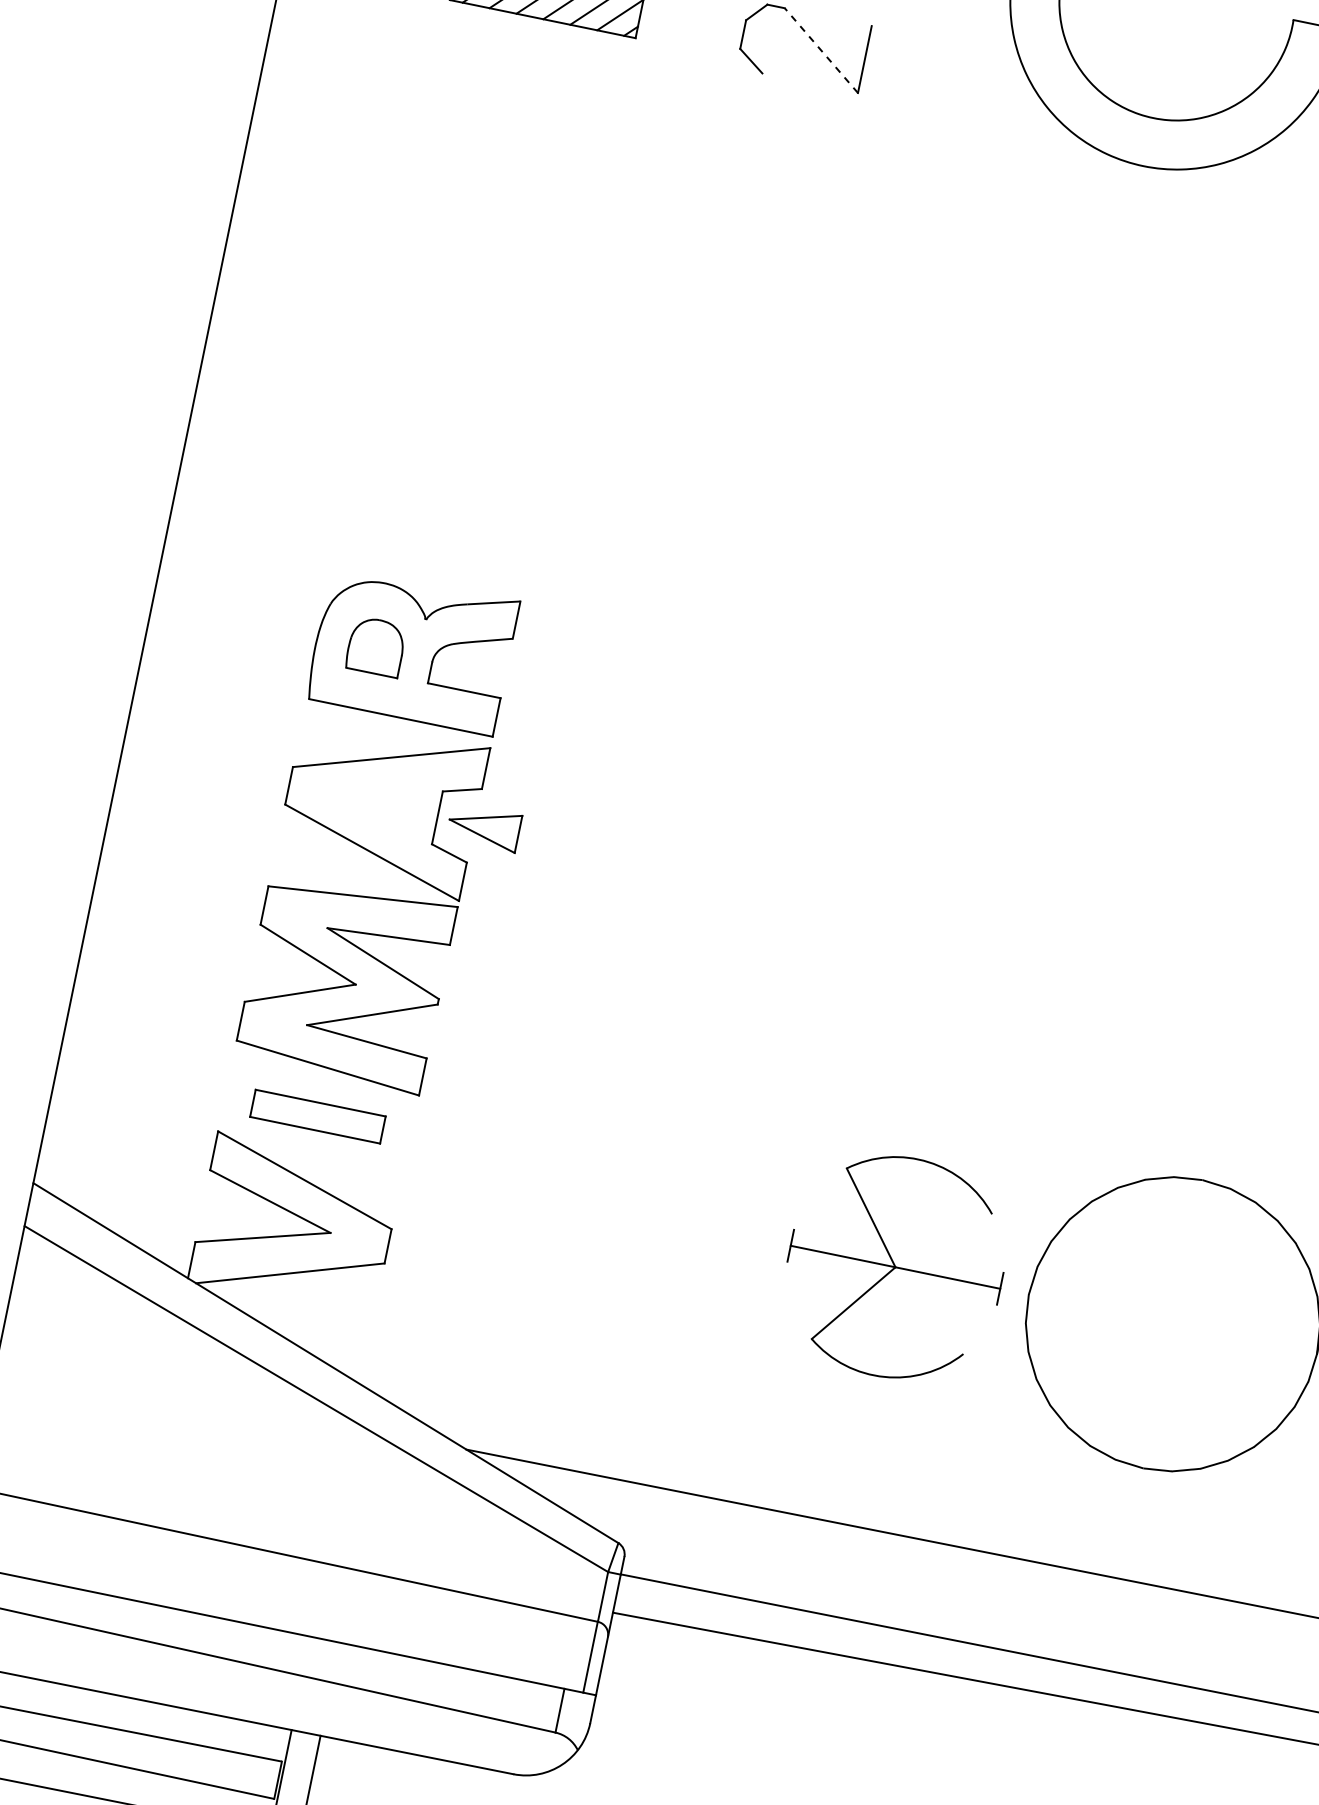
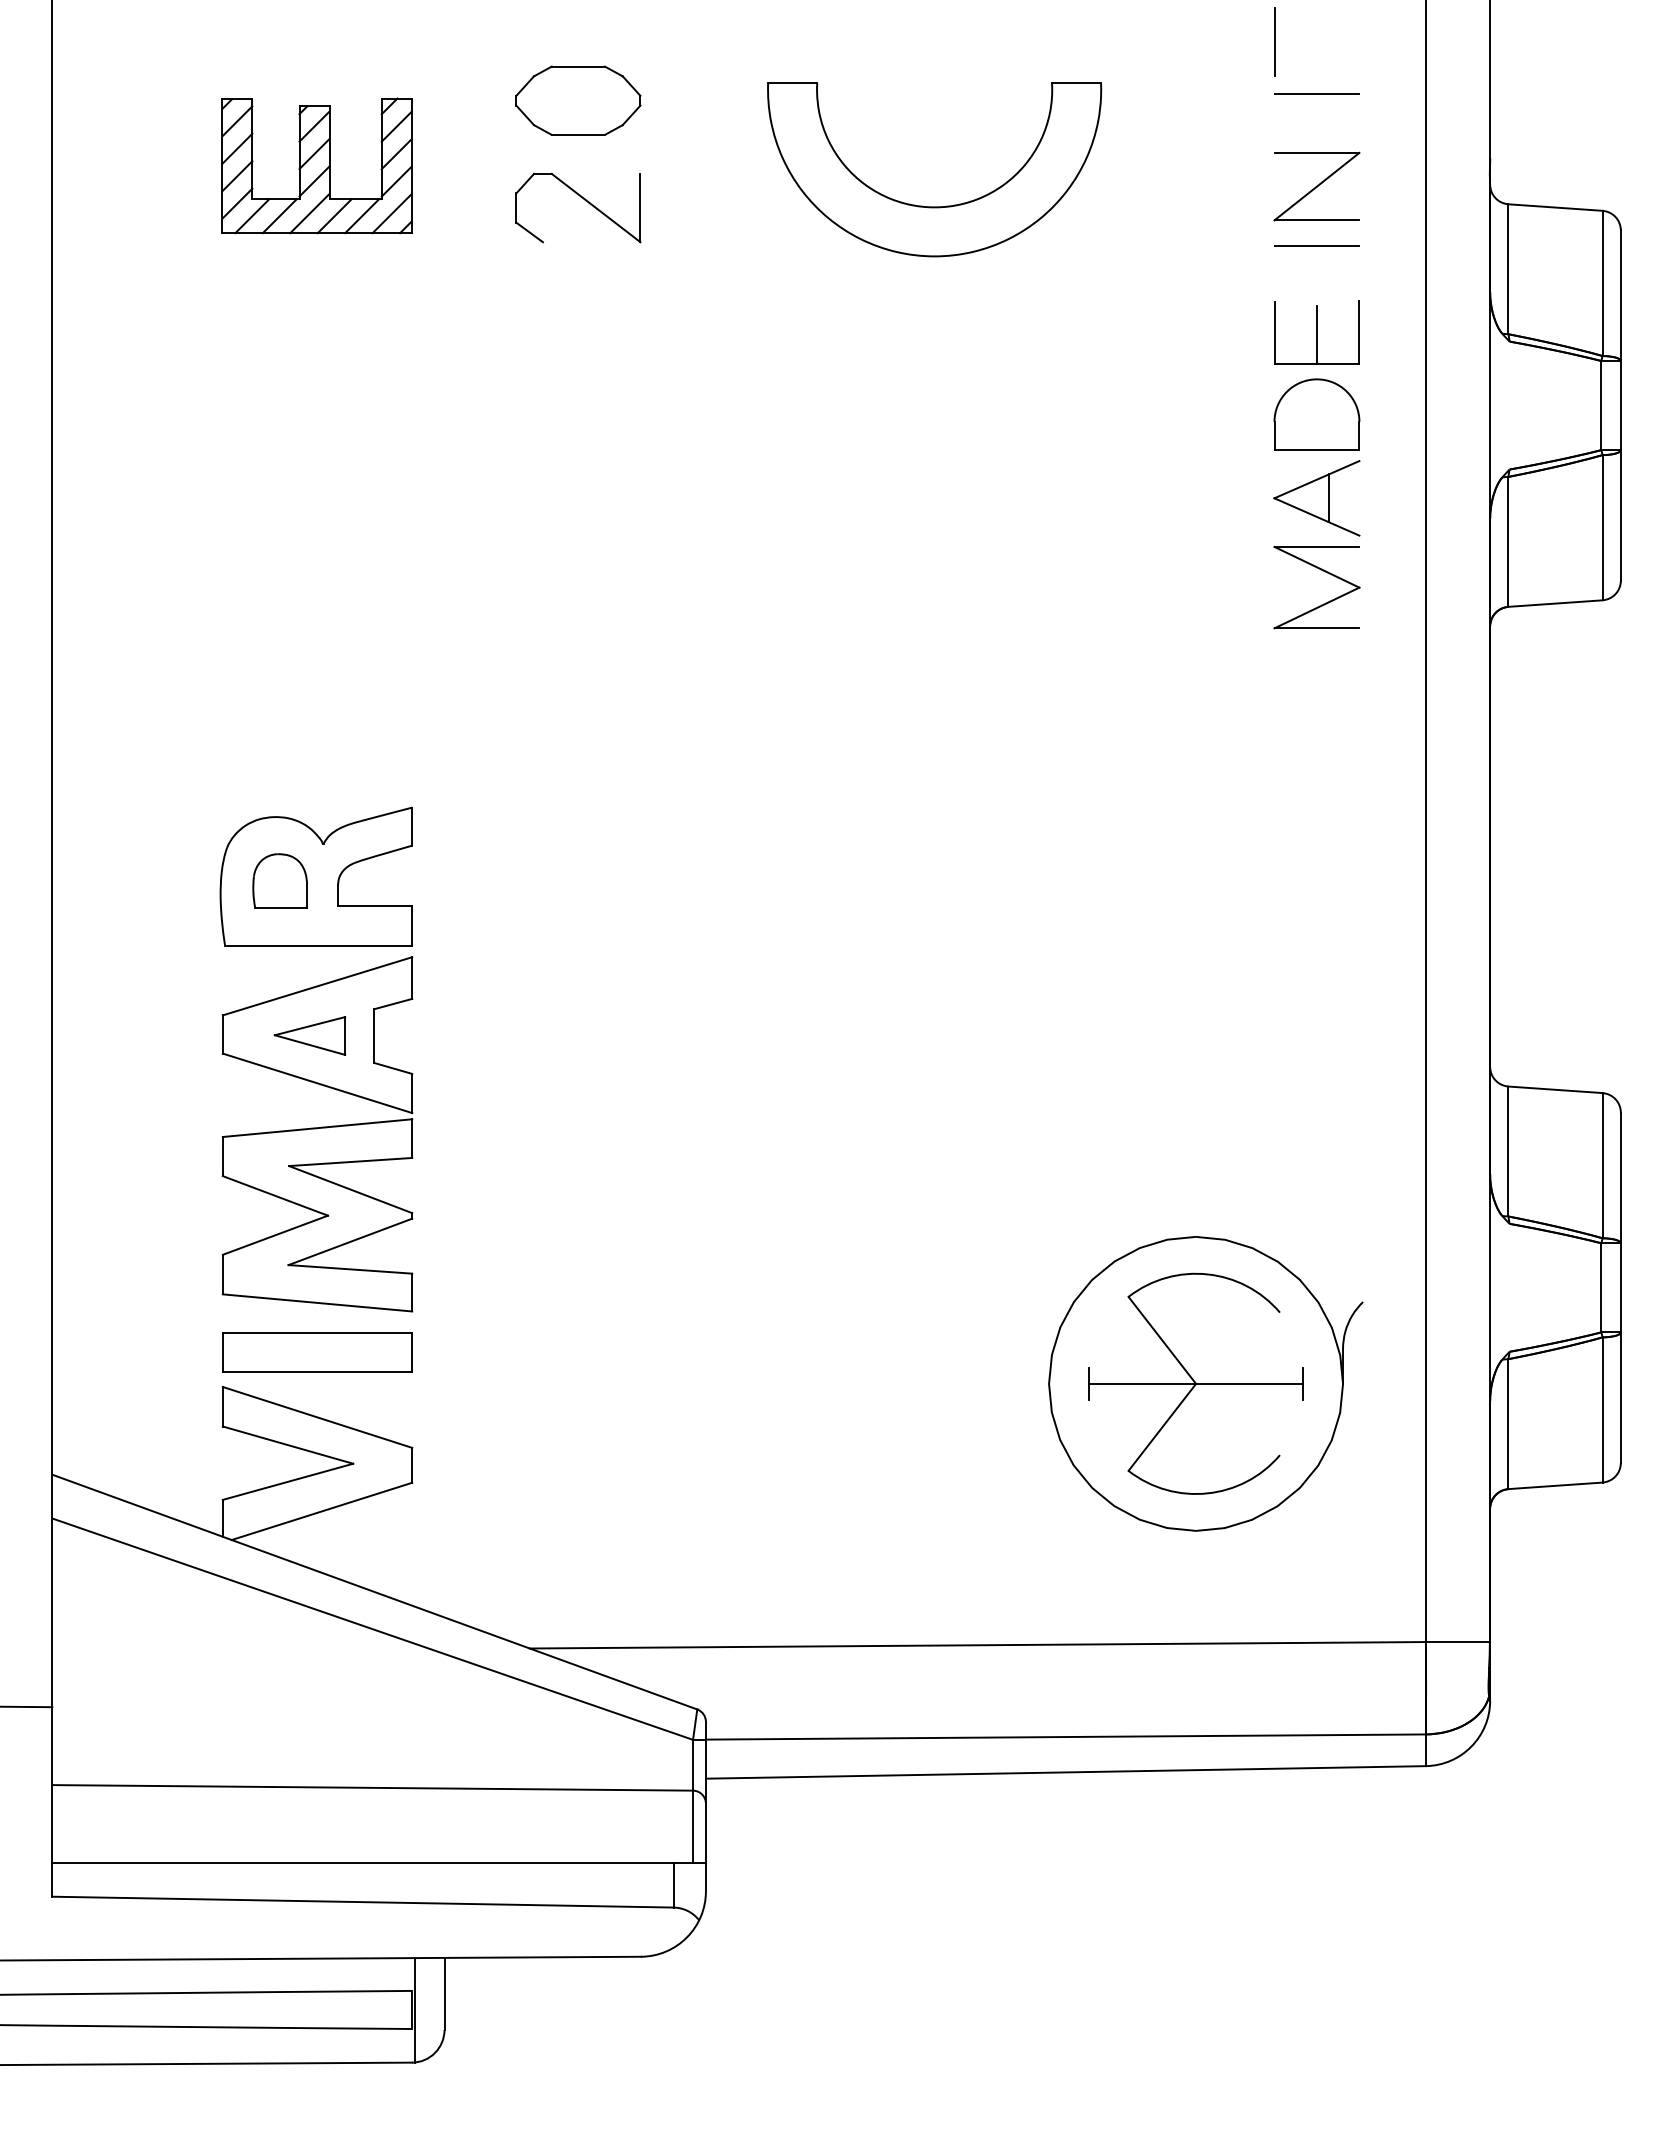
line: (821, 51) -> (596, 208), dashed -> solid
part: (483, 826) -> (309, 1035), moved
part: (317, 1116) -> (317, 1352), size x1.43
part: (895, 1266) -> (1195, 1383), moved

